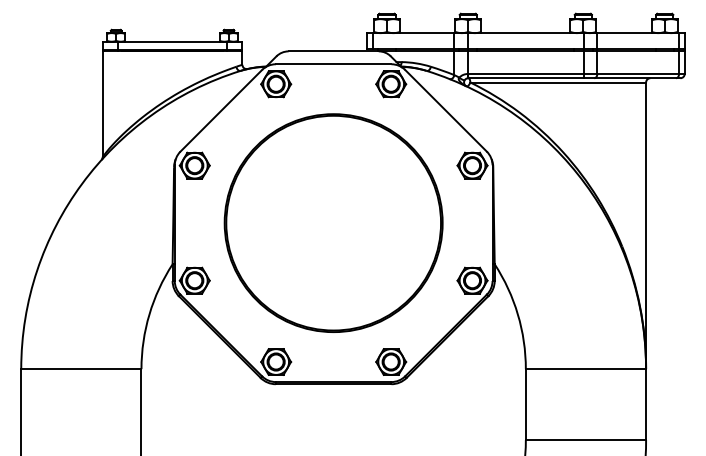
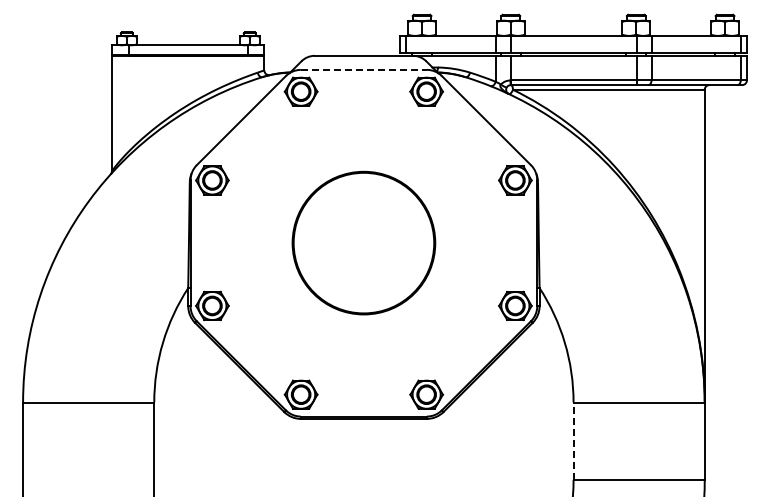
line: (334, 63) -> (364, 69), solid -> dashed
part: (333, 222) -> (363, 242), size x0.6
line: (525, 404) -> (573, 441), solid -> dashed

